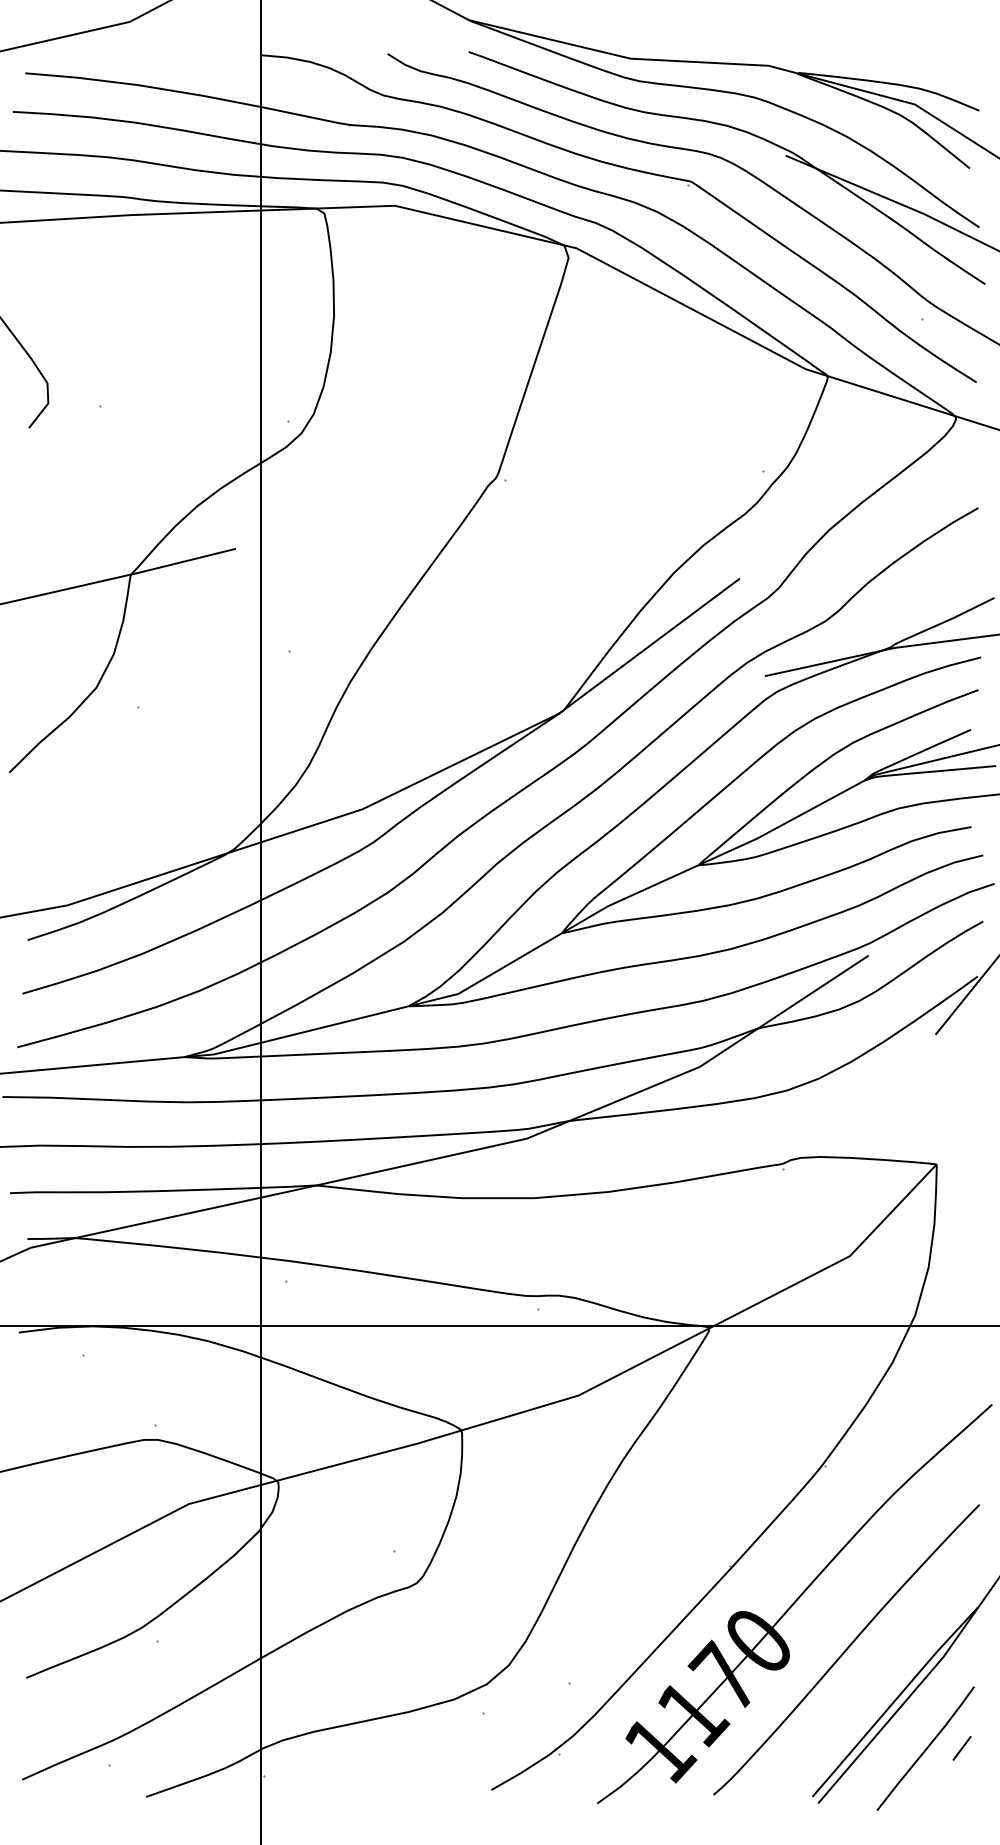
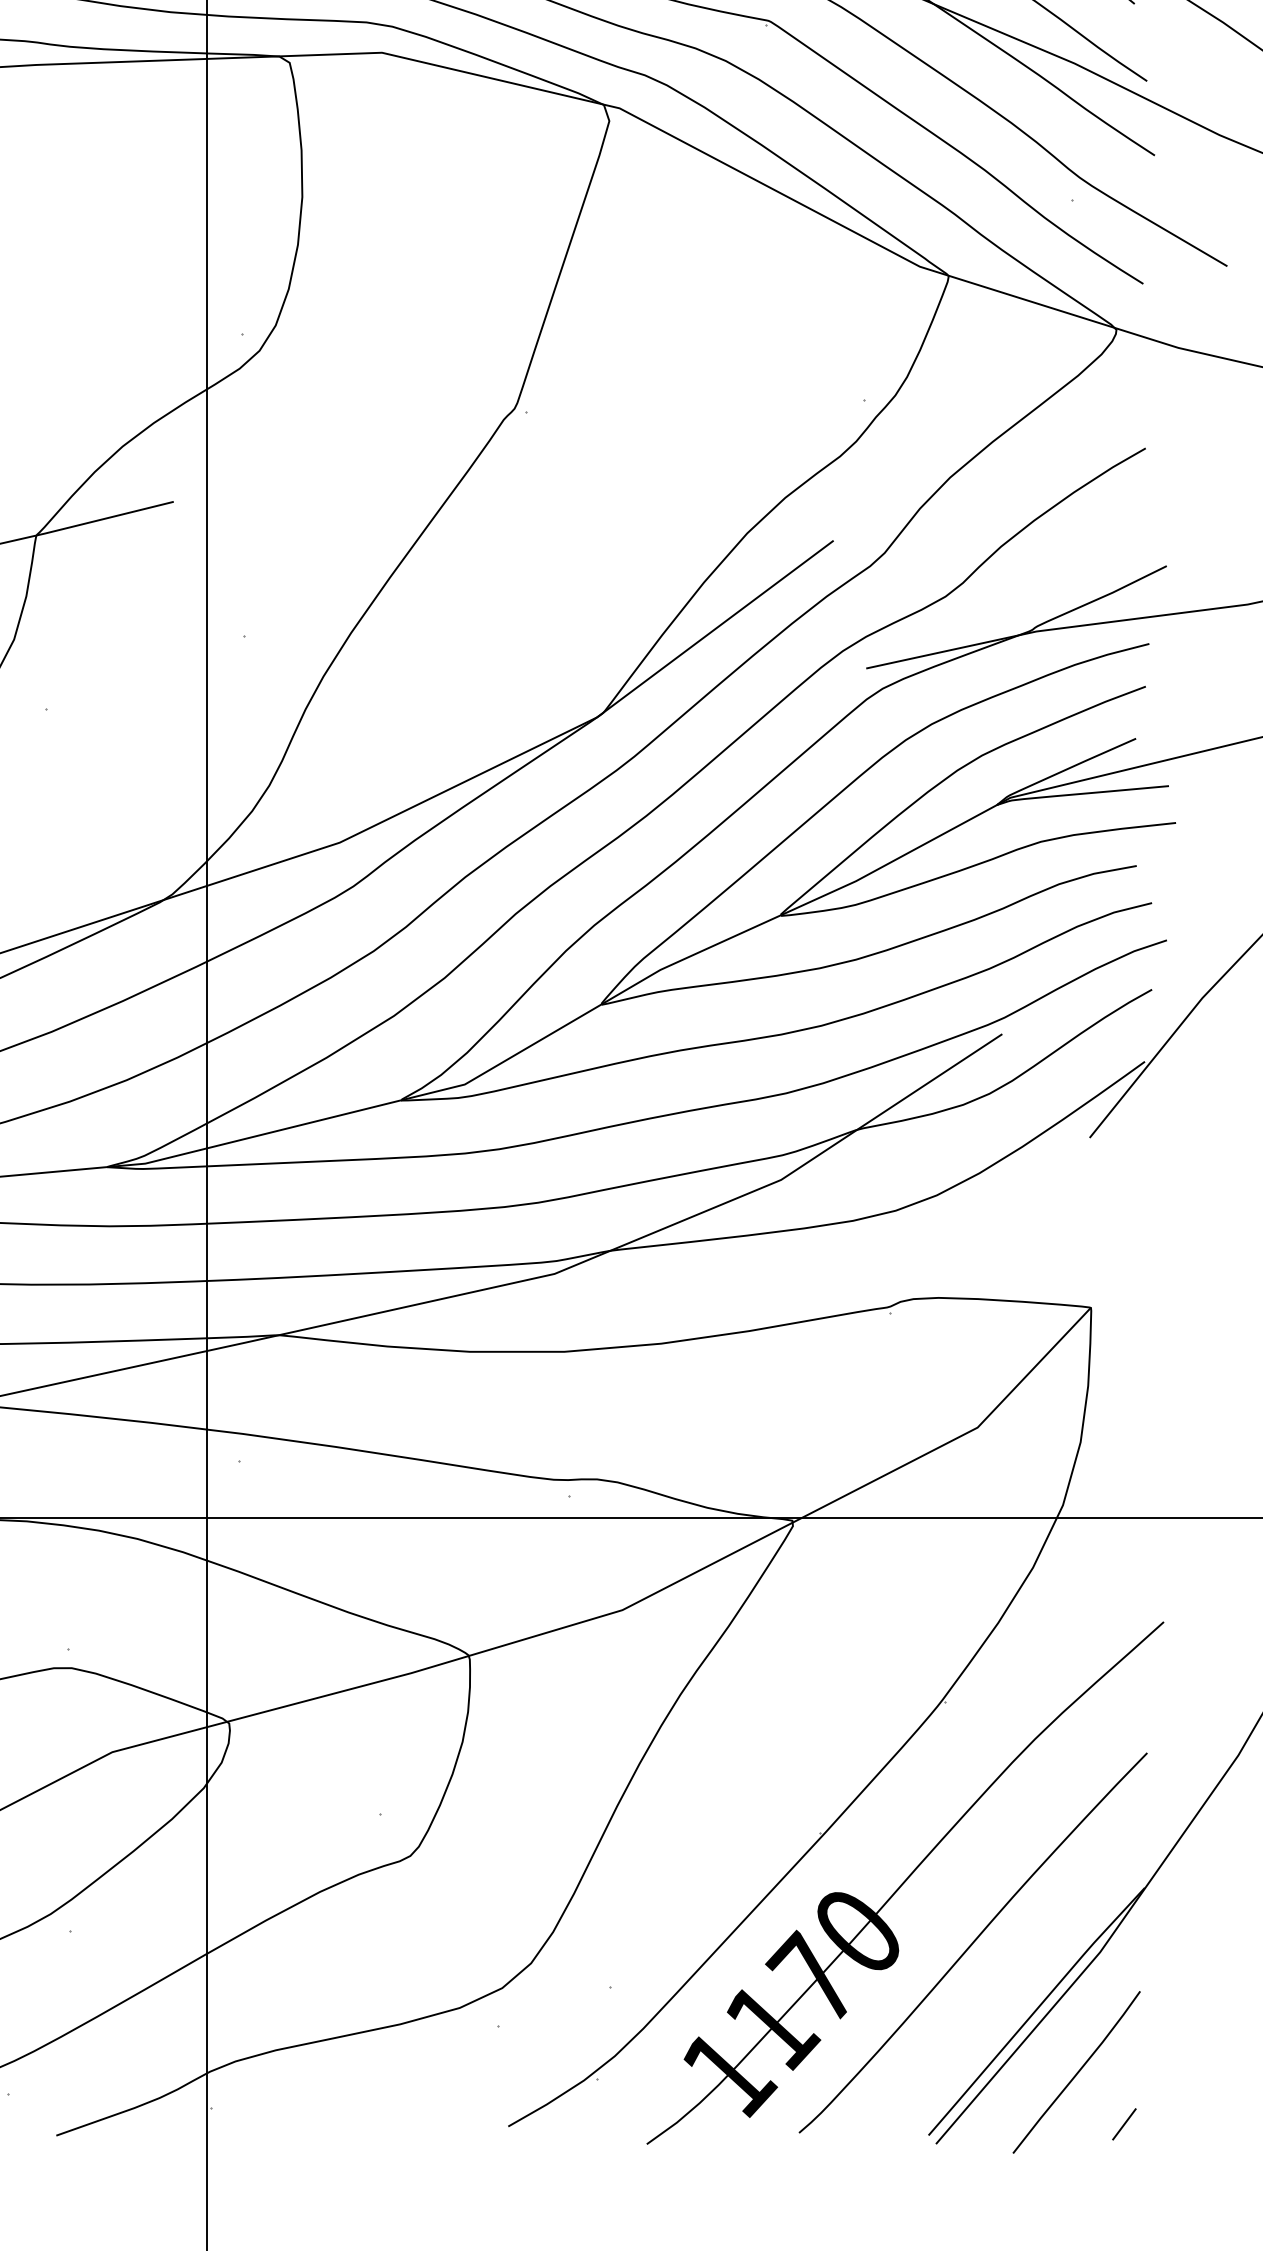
line: (961, 1748) -> (1123, 2124), moved

